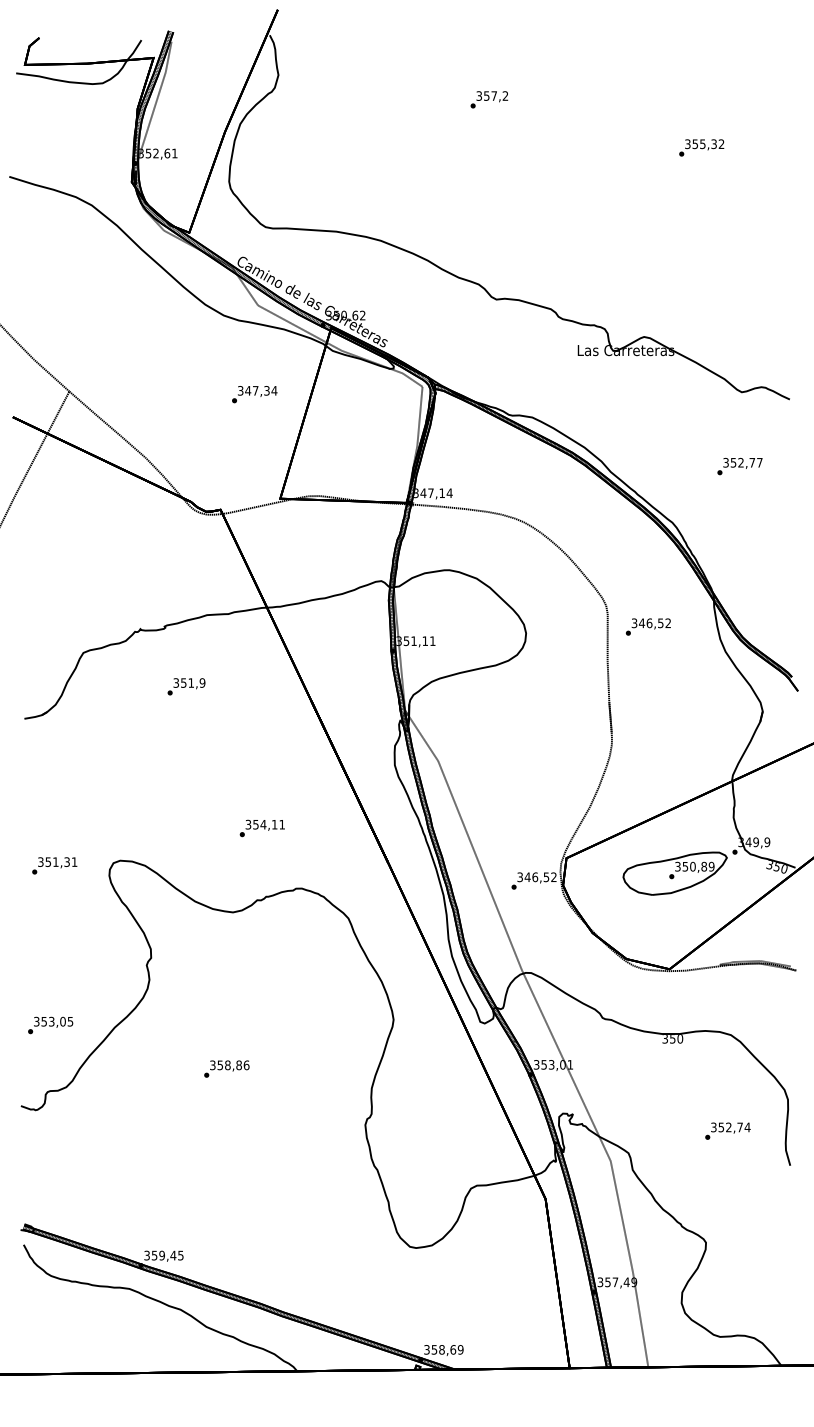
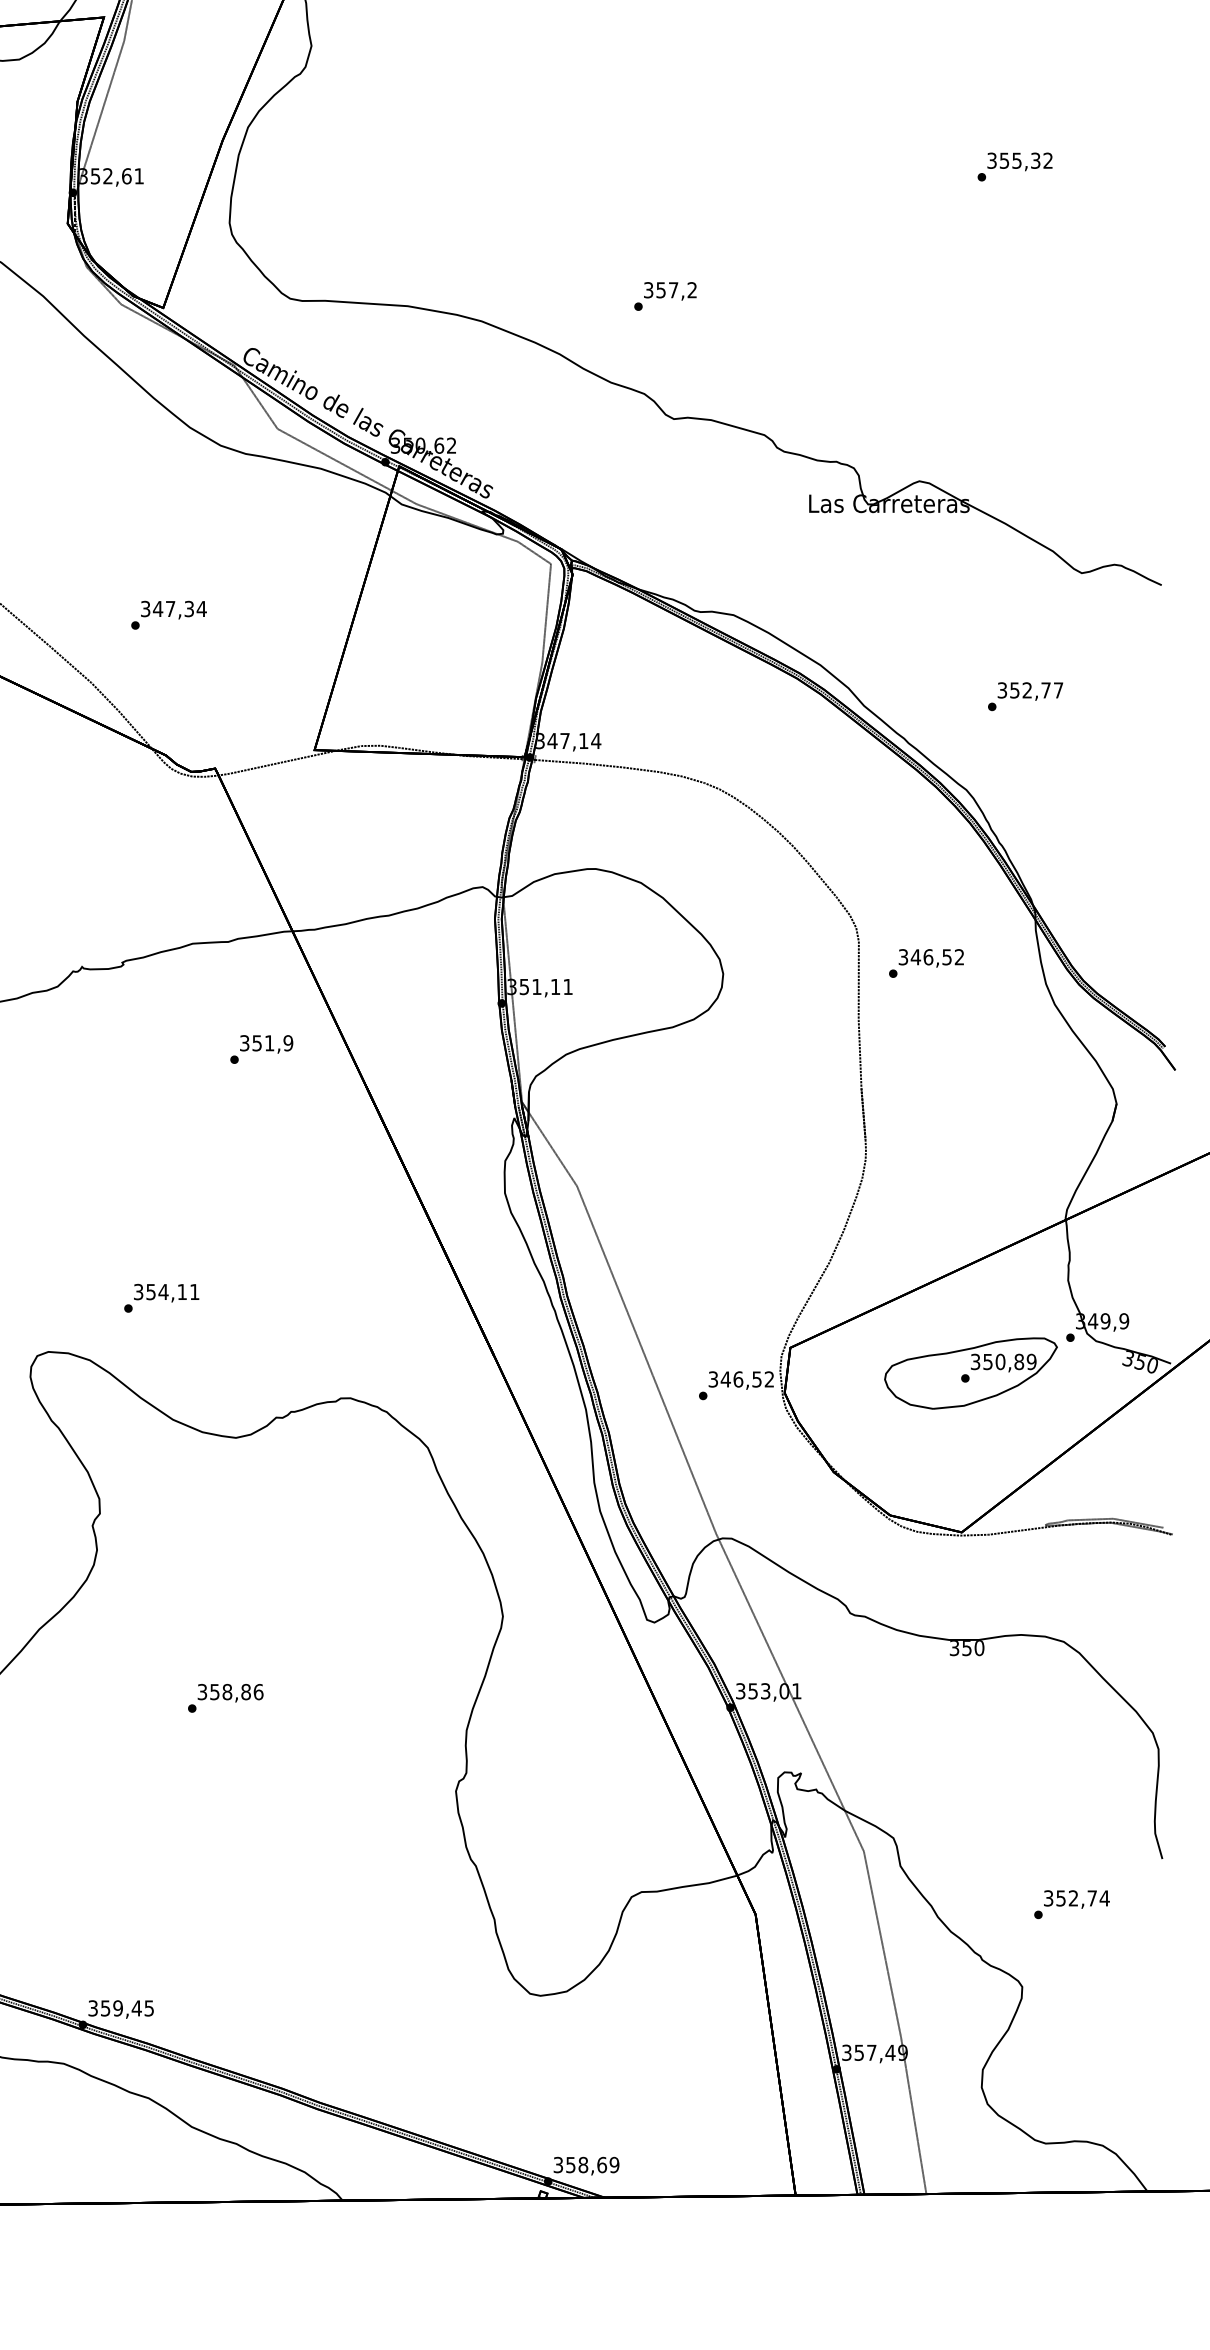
text: (489, 99) -> (665, 295), moved
text: (254, 394) -> (168, 615), moved
text: (739, 466) -> (1024, 696), moved
text: (186, 686) -> (261, 1049), moved
text: (261, 828) -> (160, 1298), moved
text: (727, 1130) -> (1071, 1903), moved

